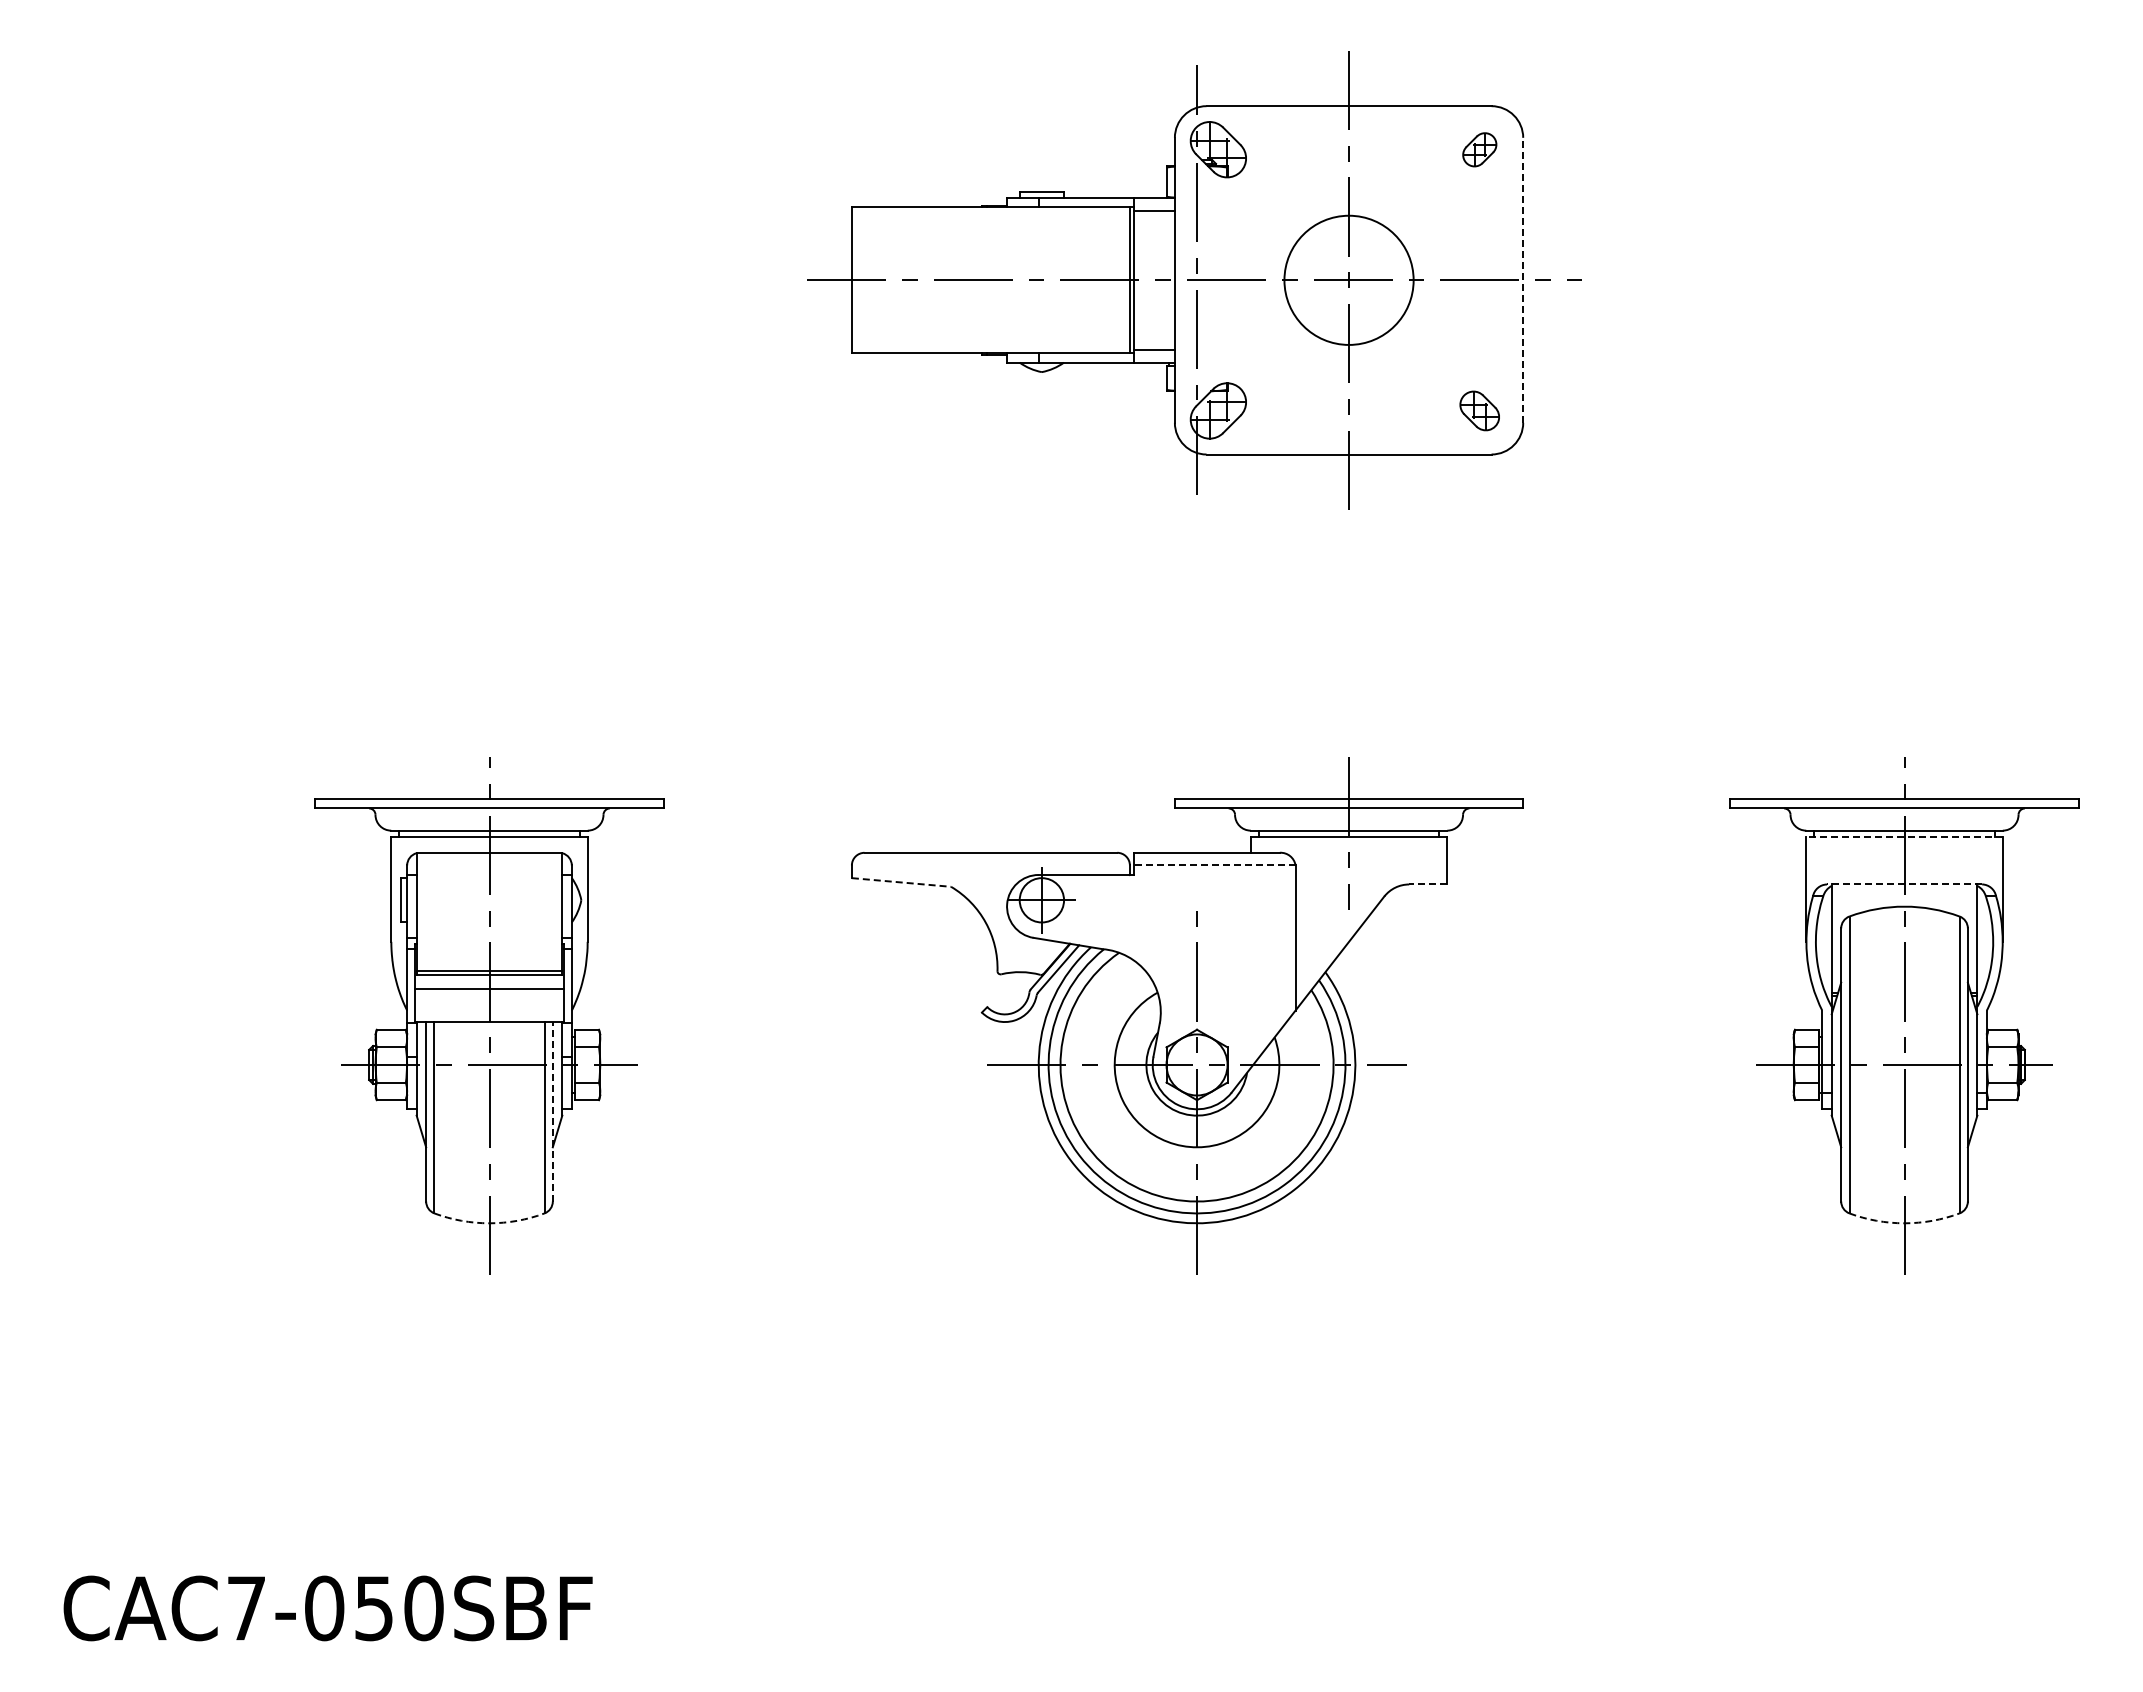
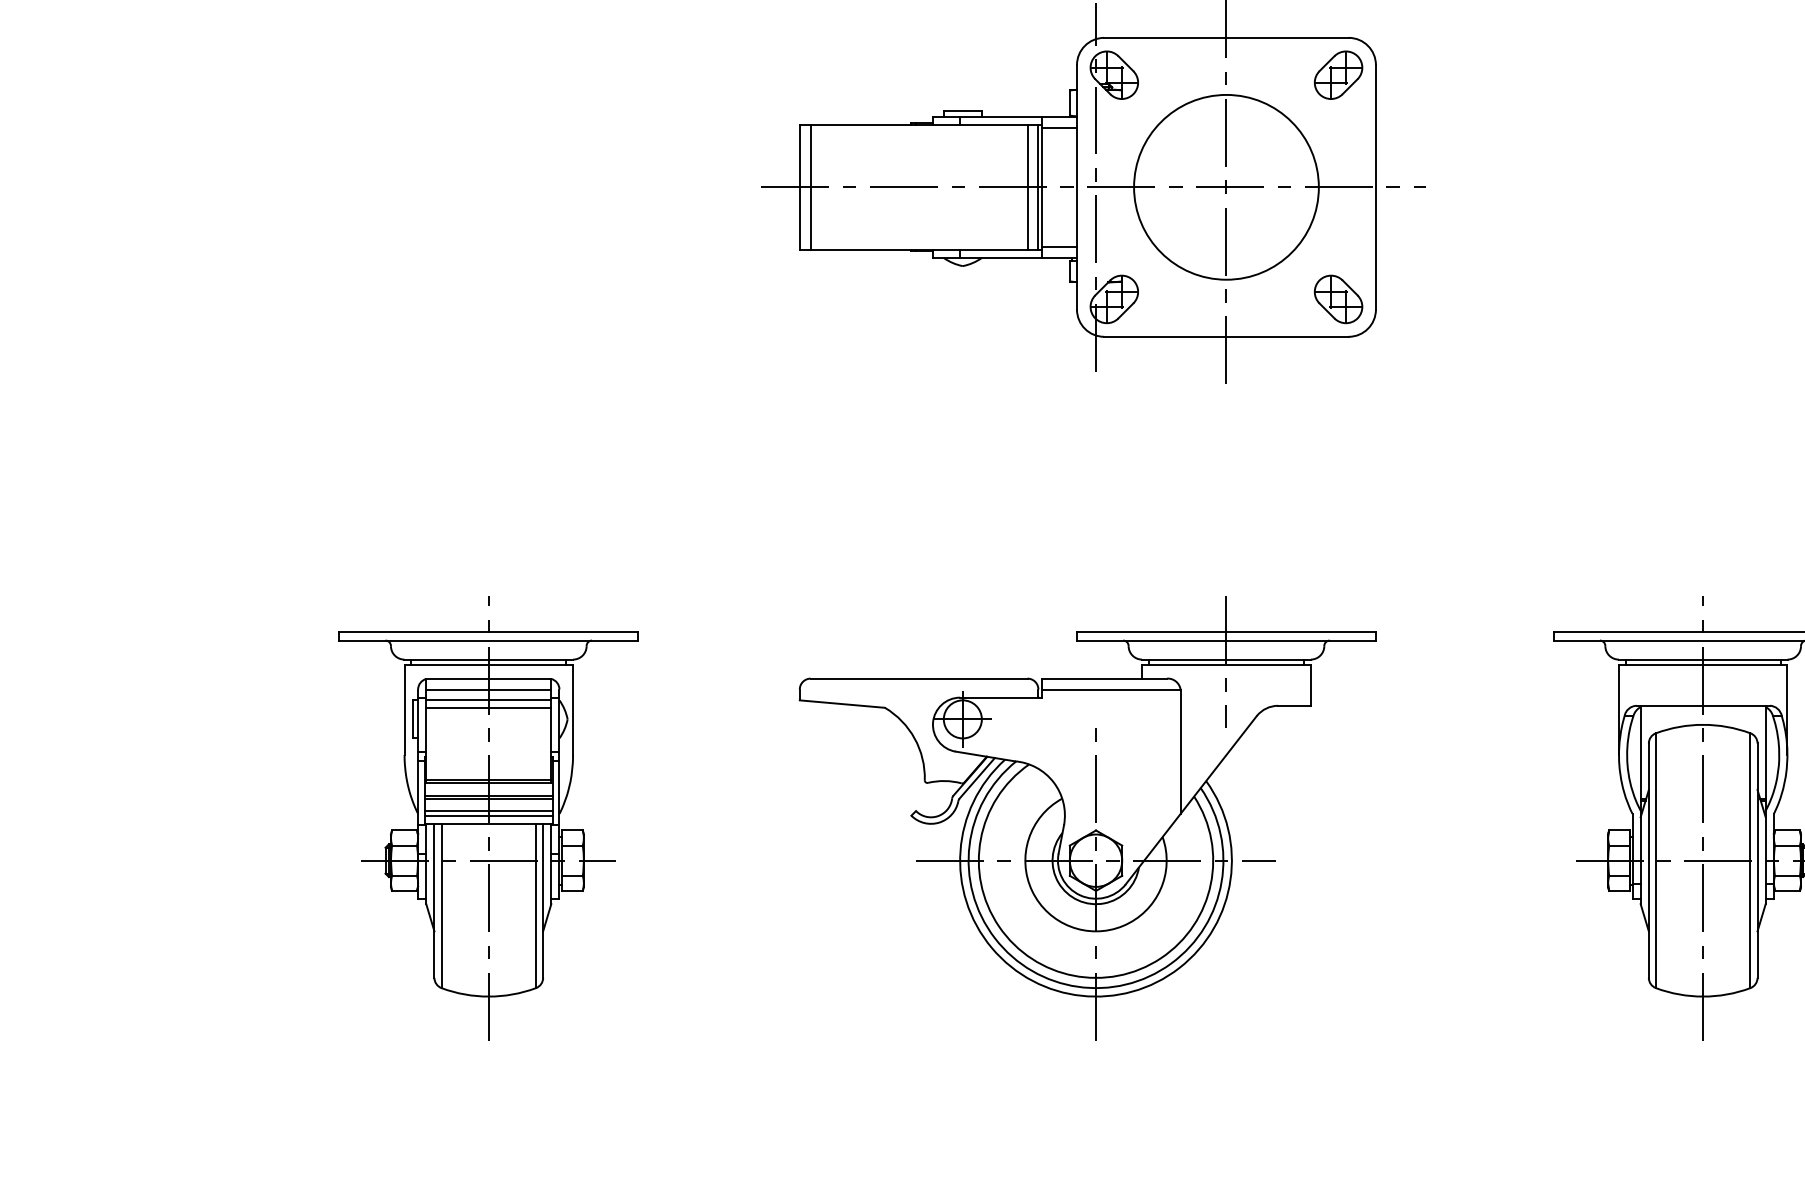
part: (1479, 149) -> (1338, 75), size x1.67
line: (1523, 279) -> (1376, 186), dashed -> solid
line: (864, 280) -> (810, 187), added
line: (1117, 280) -> (1027, 187), added
circle: (1348, 280) -> (1225, 187), size x1.67
part: (1479, 410) -> (1338, 299), size x1.43
line: (1904, 836) -> (1703, 664), dashed -> solid
line: (489, 865) -> (488, 689), added
line: (1214, 865) -> (1110, 689), dashed -> solid
line: (489, 878) -> (488, 700), added
line: (901, 882) -> (842, 704), dashed -> solid
line: (1428, 884) -> (1294, 705), dashed -> solid
line: (1904, 884) -> (1703, 705), dashed -> solid
line: (489, 886) -> (488, 707), added
line: (489, 992) -> (488, 798), added
line: (489, 1007) -> (488, 811), added
line: (489, 1012) -> (488, 815), added
line: (552, 1111) -> (542, 900), dashed -> solid
arc: (489, 1223) -> (488, 996), dashed -> solid
arc: (1904, 1223) -> (1703, 996), dashed -> solid

